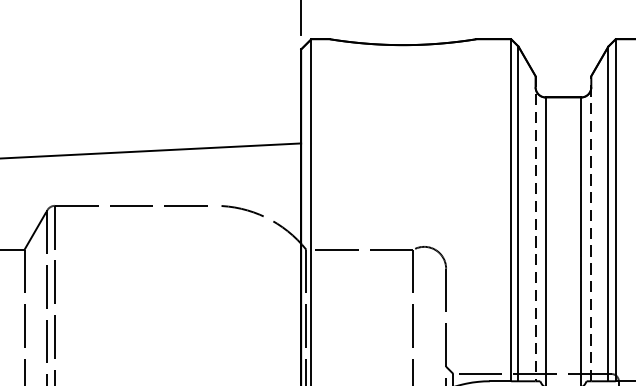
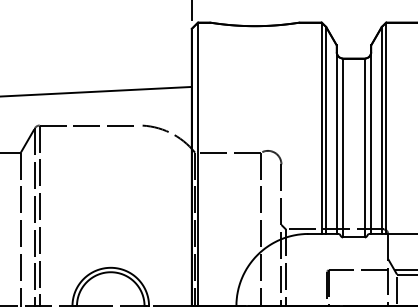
line: (591, 228) -> (371, 139), dashed -> solid
line: (535, 230) -> (336, 140), dashed -> solid

